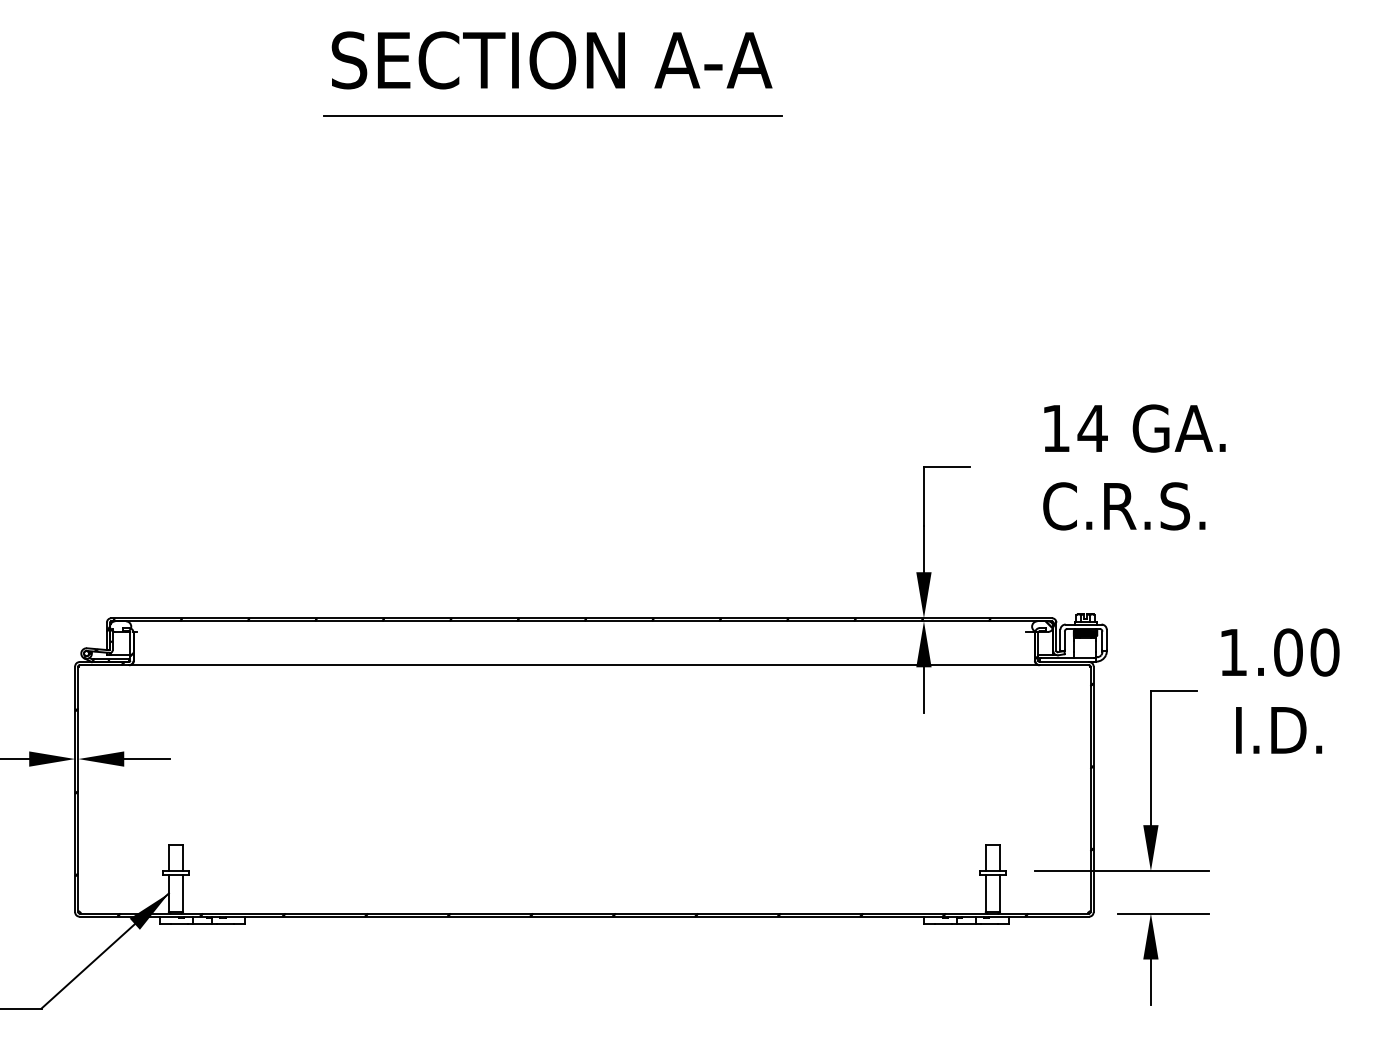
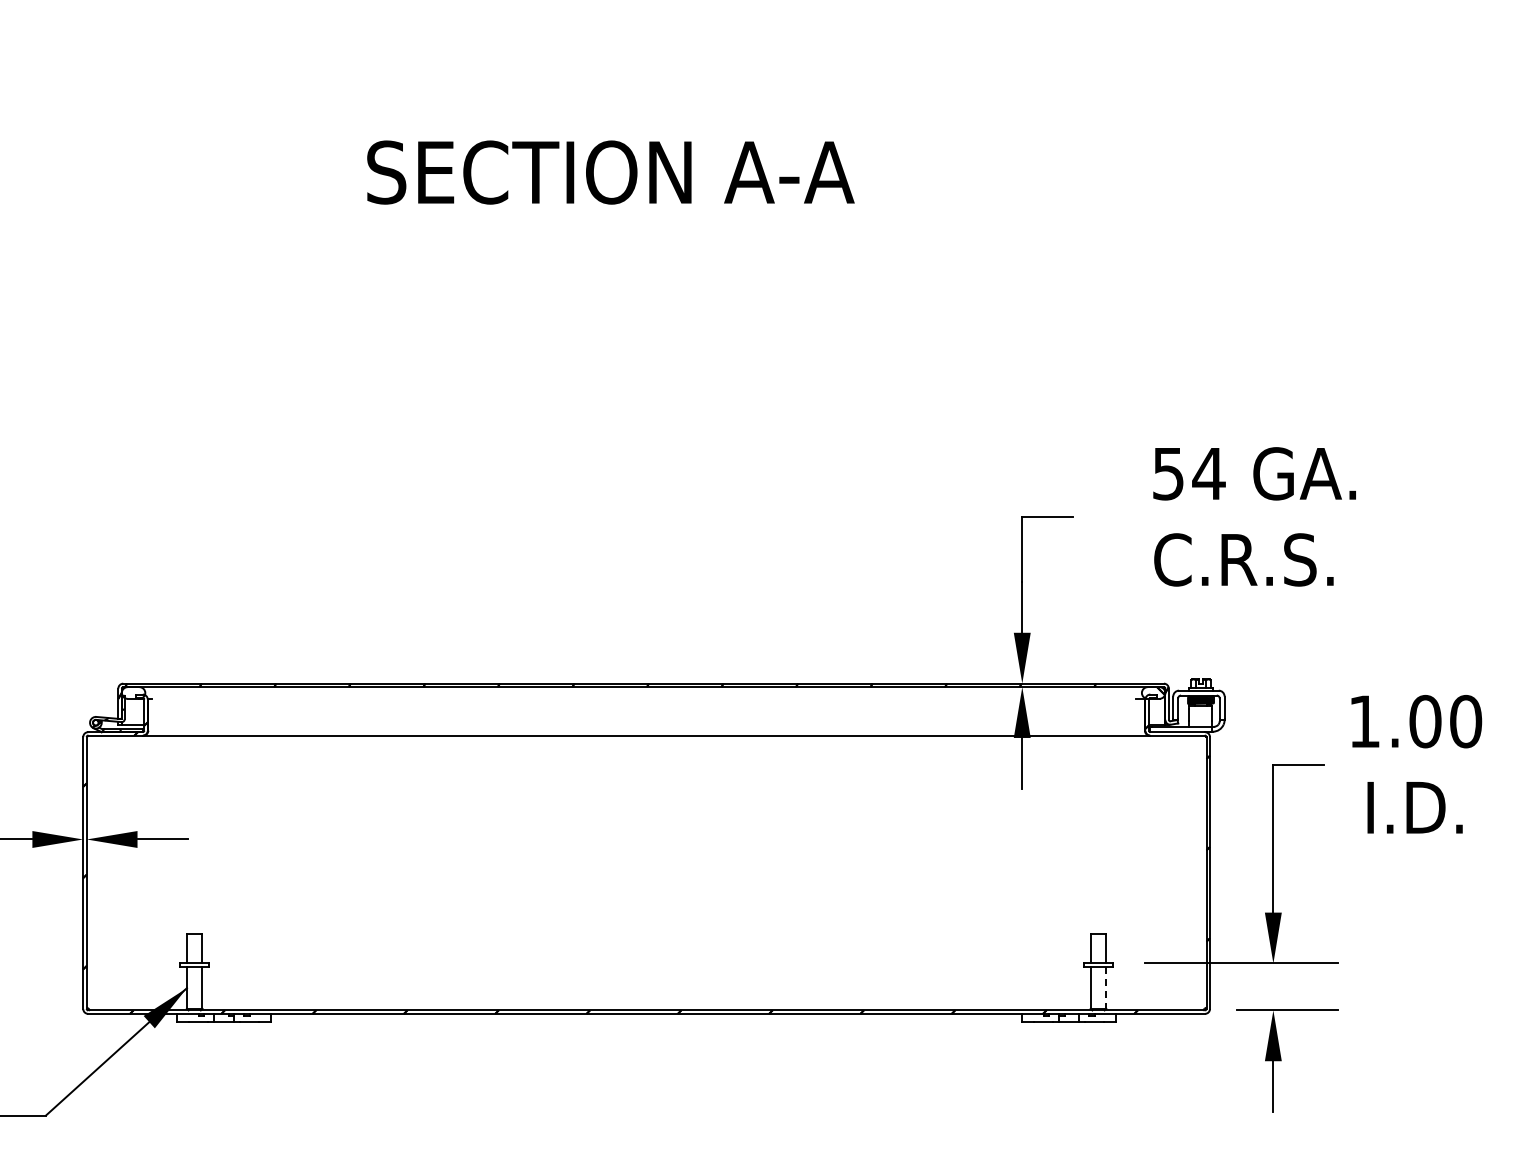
text: (551, 60) -> (610, 172), moved
line: (552, 115) -> (611, 127), removed
text: (1056, 429) -> (1168, 474), 14 -> 54
line: (1000, 893) -> (1106, 988), solid -> dashed

